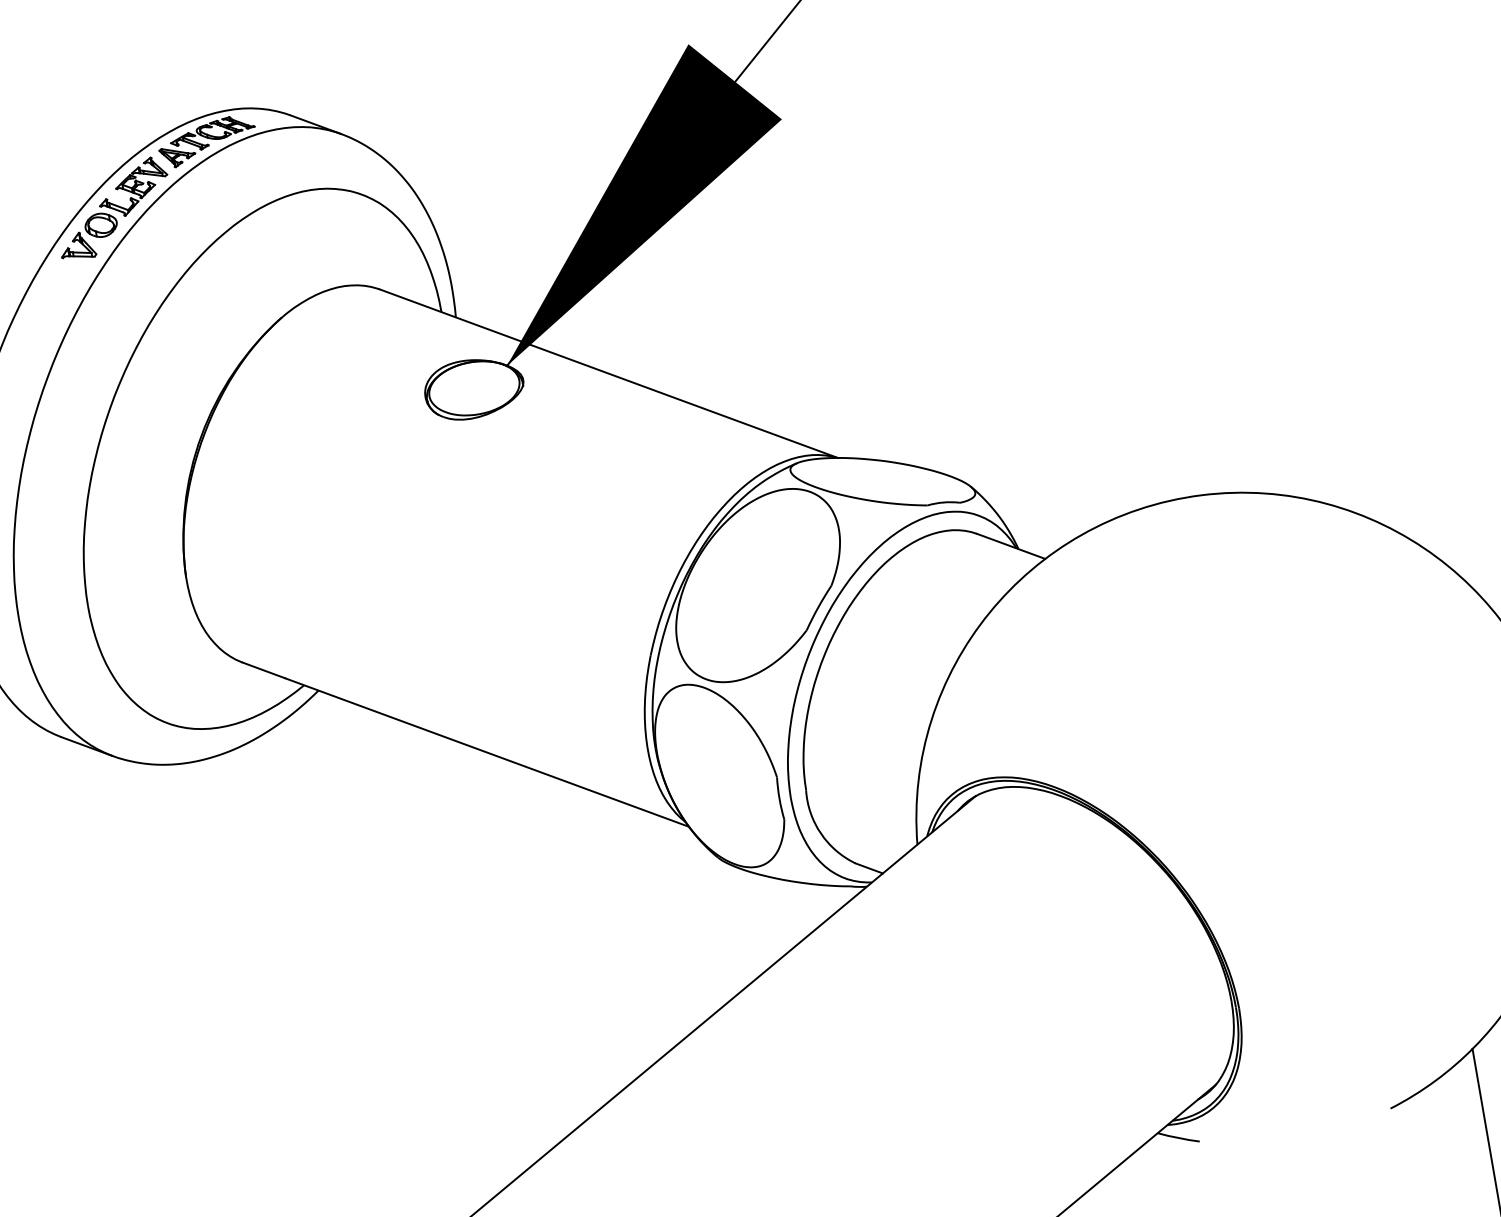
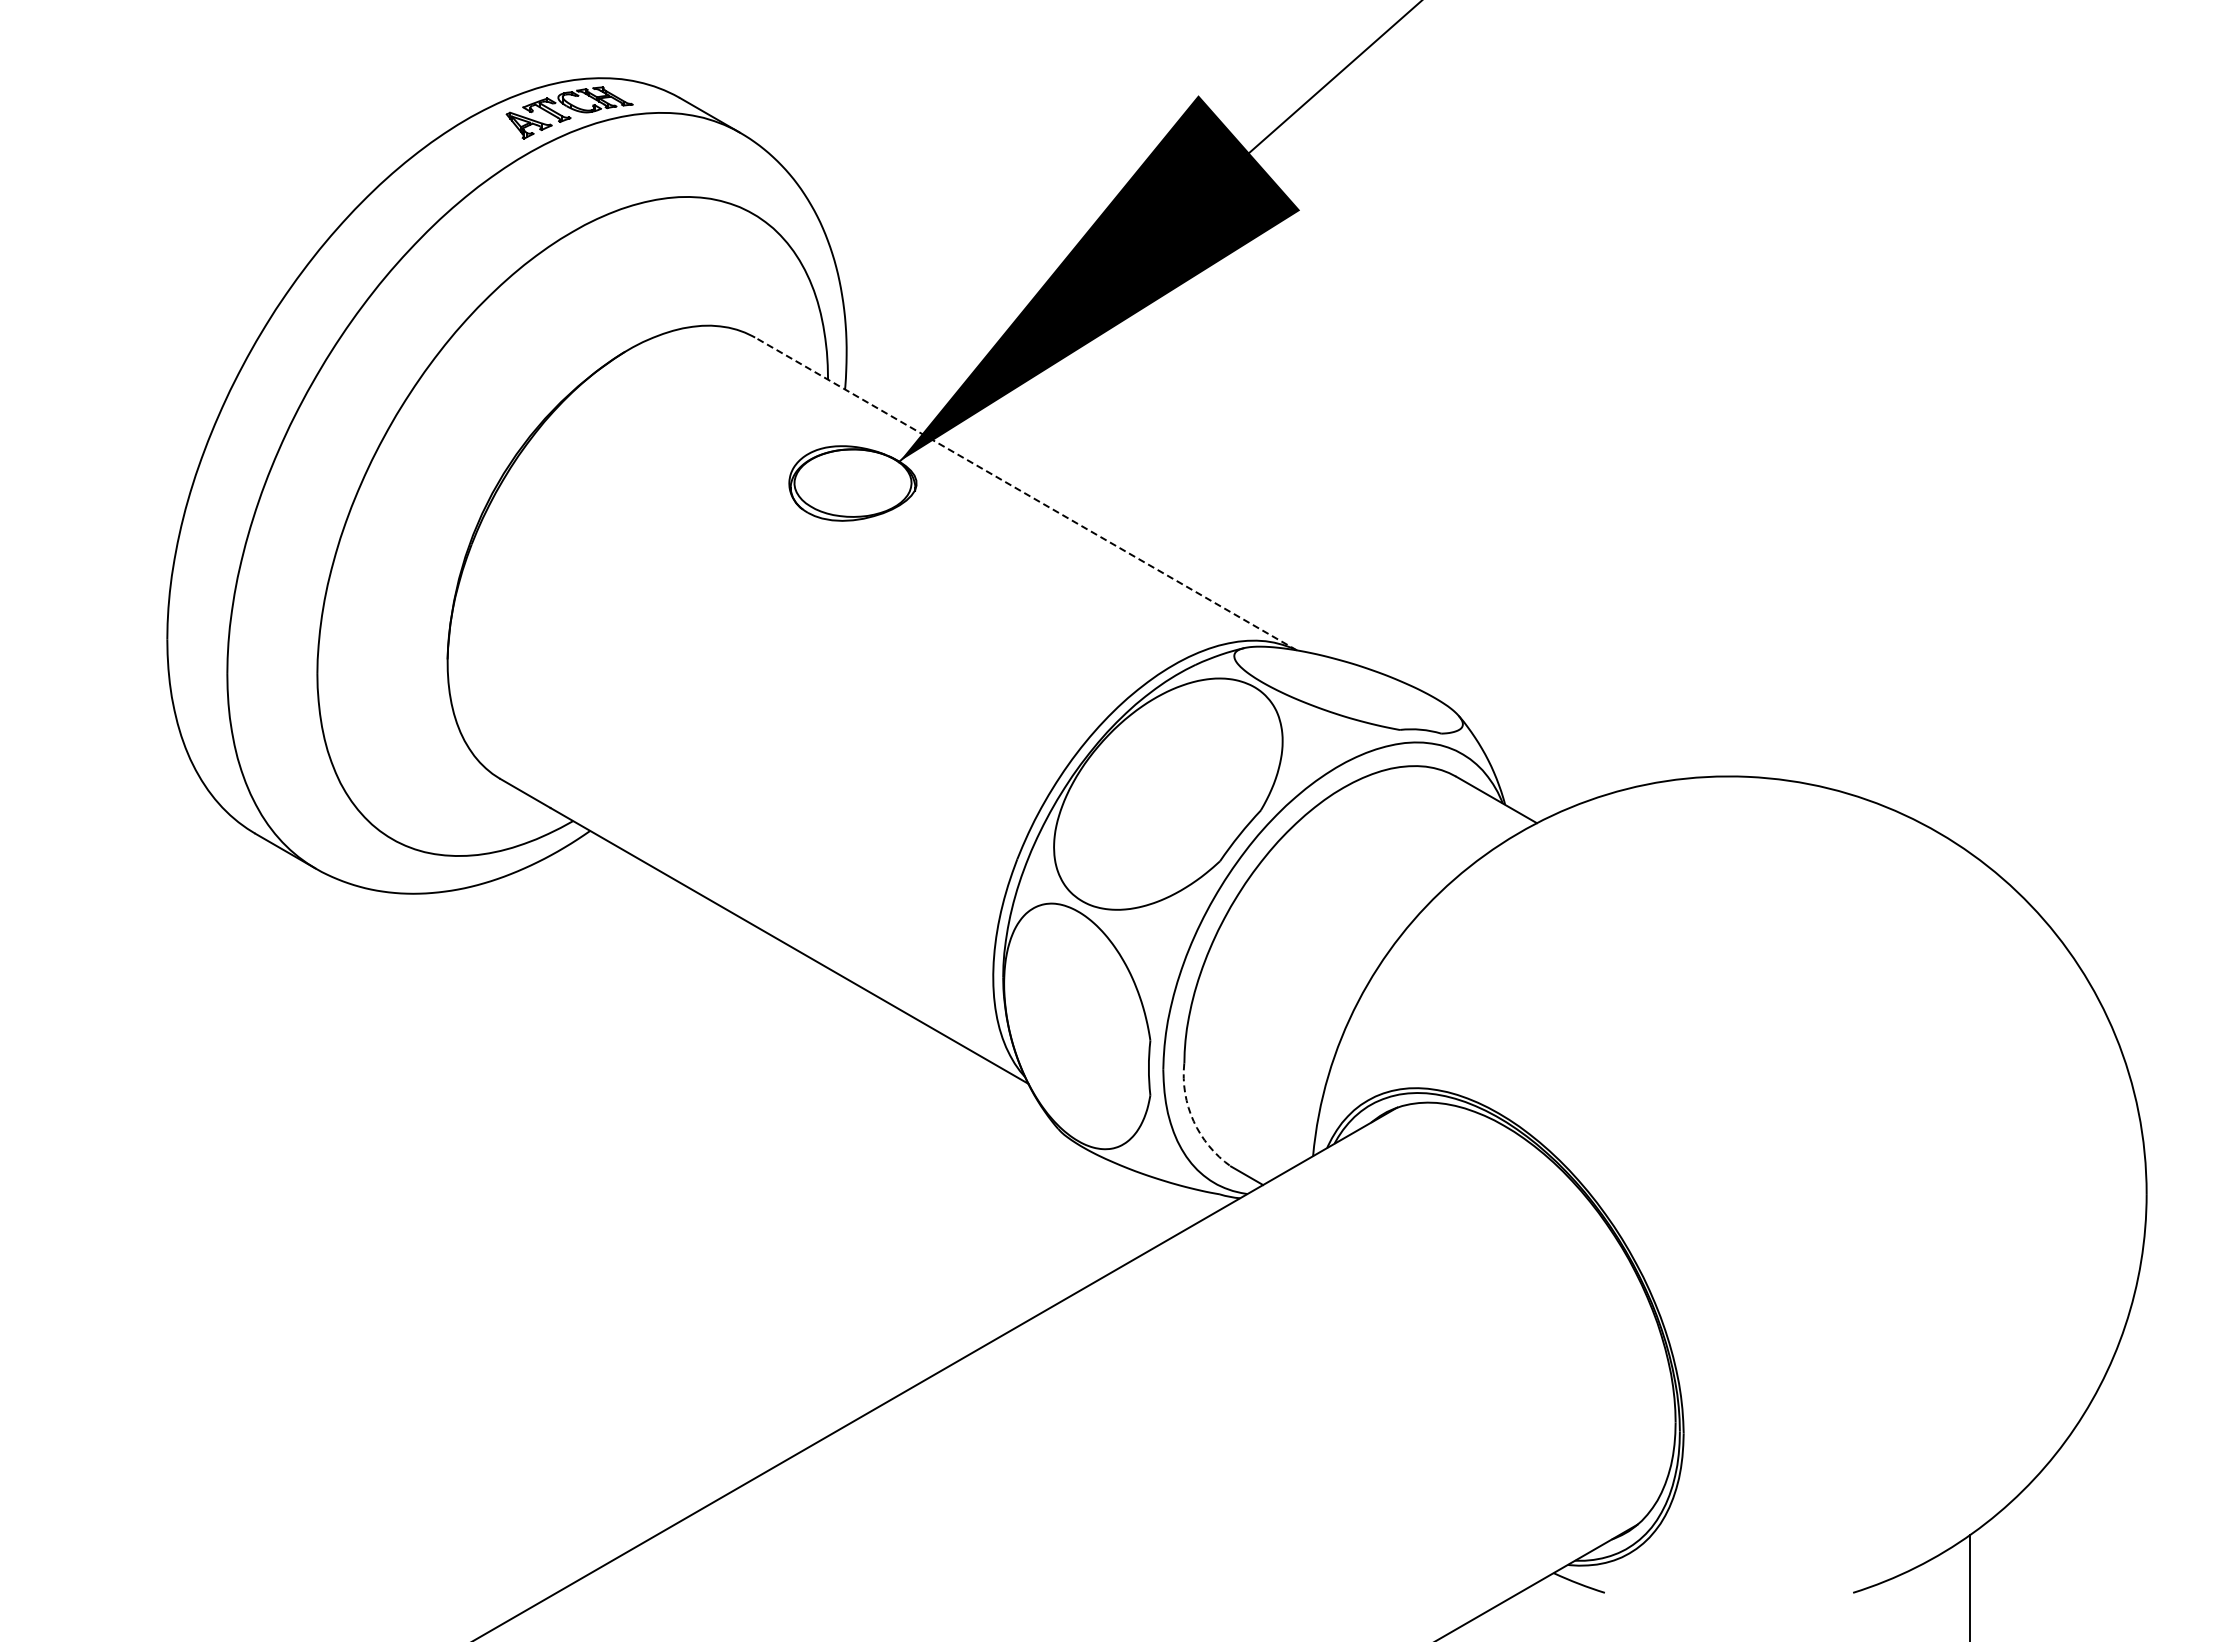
part: (112, 208) -> (435, 177), removed
line: (609, 374) -> (1026, 494), solid -> dashed
arc: (820, 833) -> (1193, 1121), solid -> dashed

